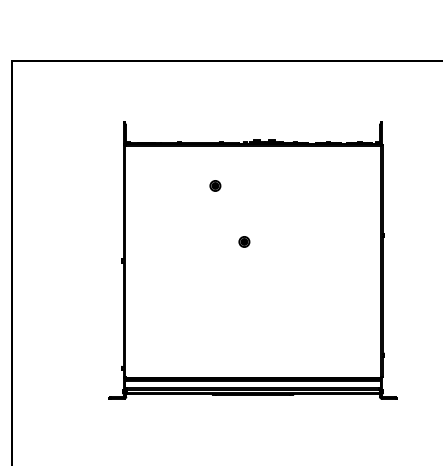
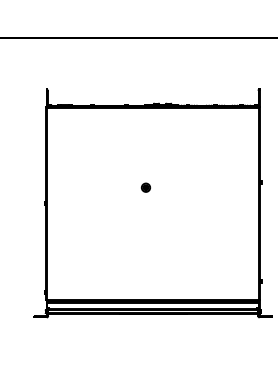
part: (215, 185) -> (122, 140), removed

